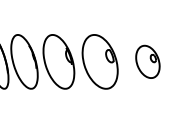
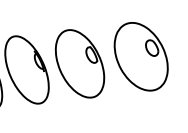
part: (147, 61) -> (140, 56), size x1.67

